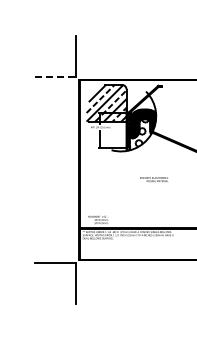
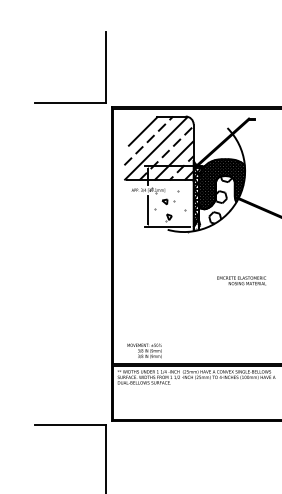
line: (55, 77) -> (70, 103), dashed -> solid
hatch: (113, 136) -> (171, 206), added

